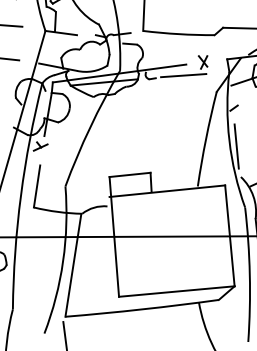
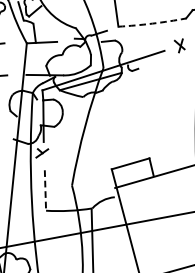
arc: (178, 34) -> (152, 24), solid -> dashed
line: (183, 75) -> (163, 61), removed
line: (37, 186) -> (45, 190), solid -> dashed

